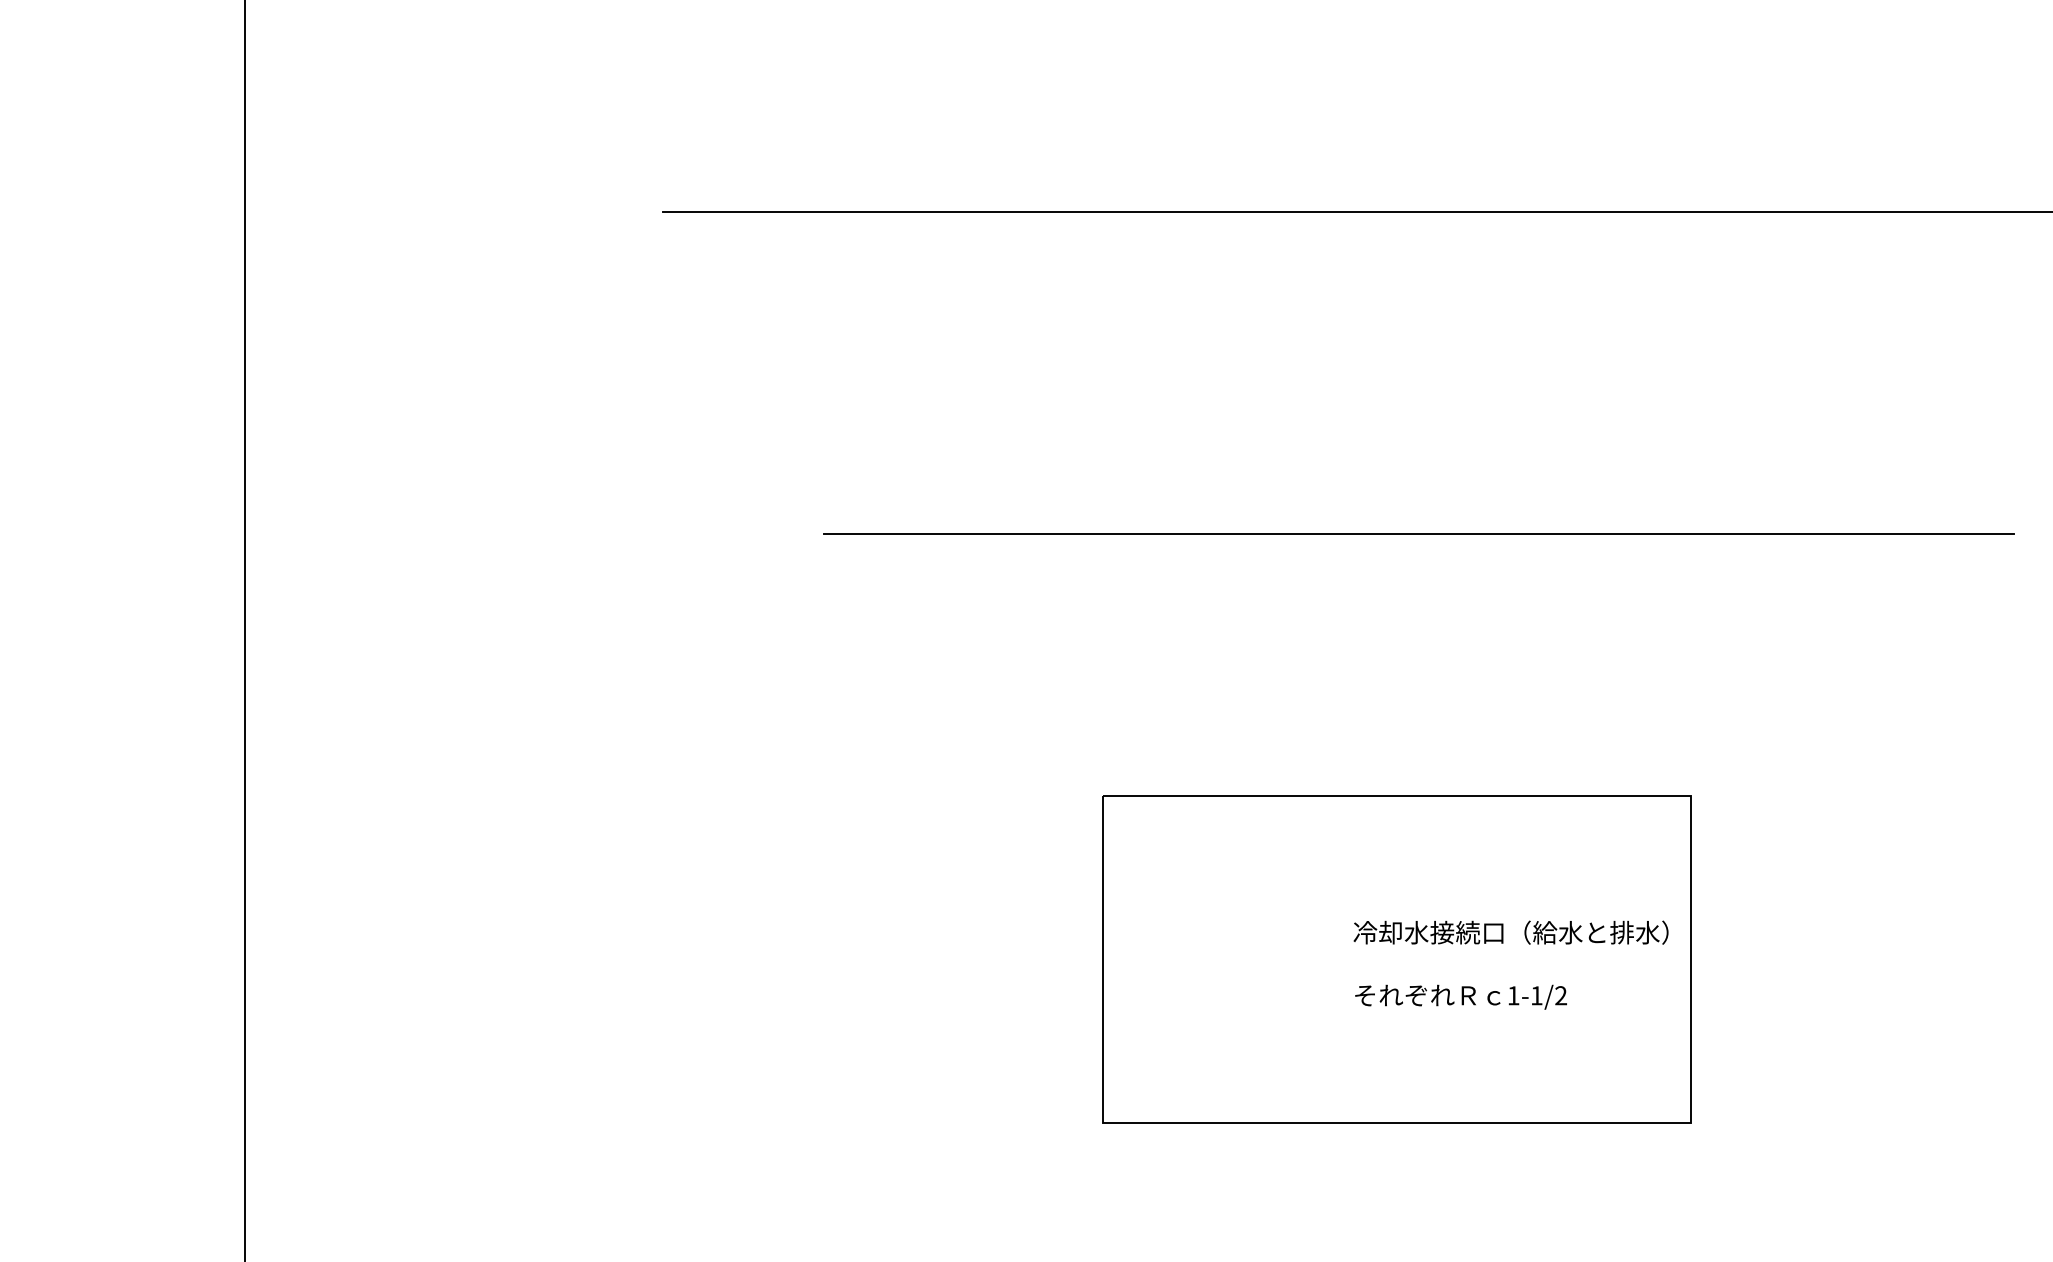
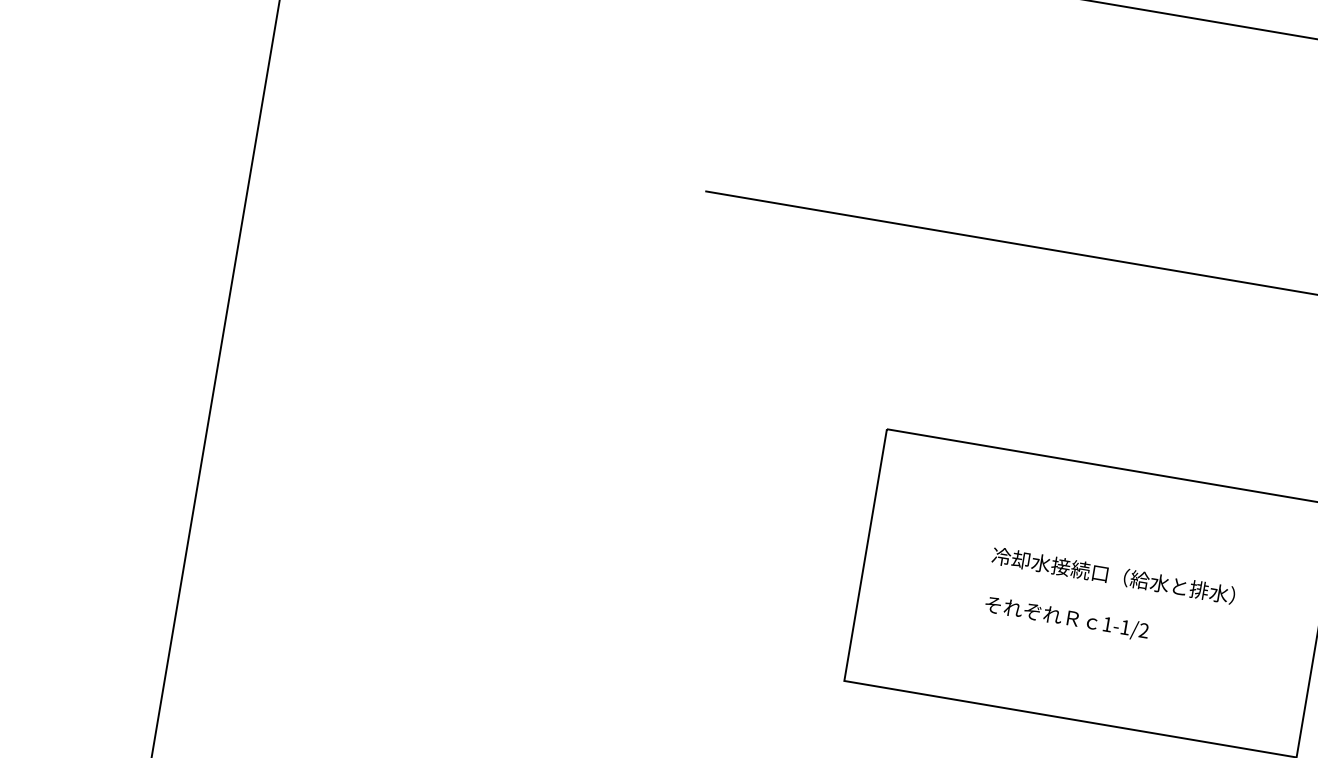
text: (1510, 964) -> (1109, 600), moved

